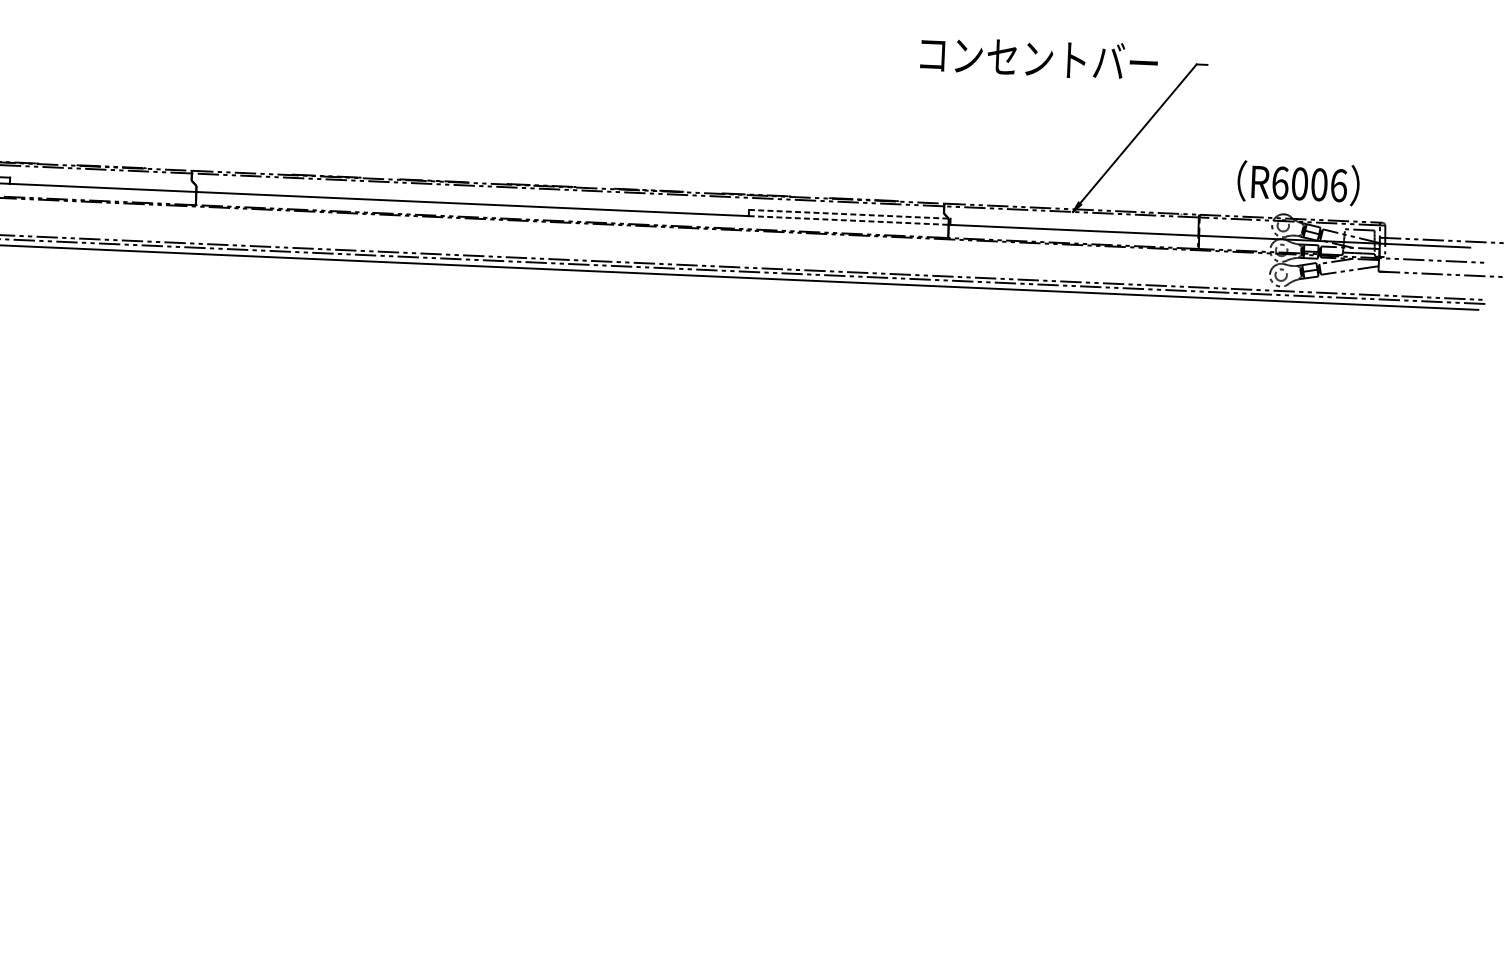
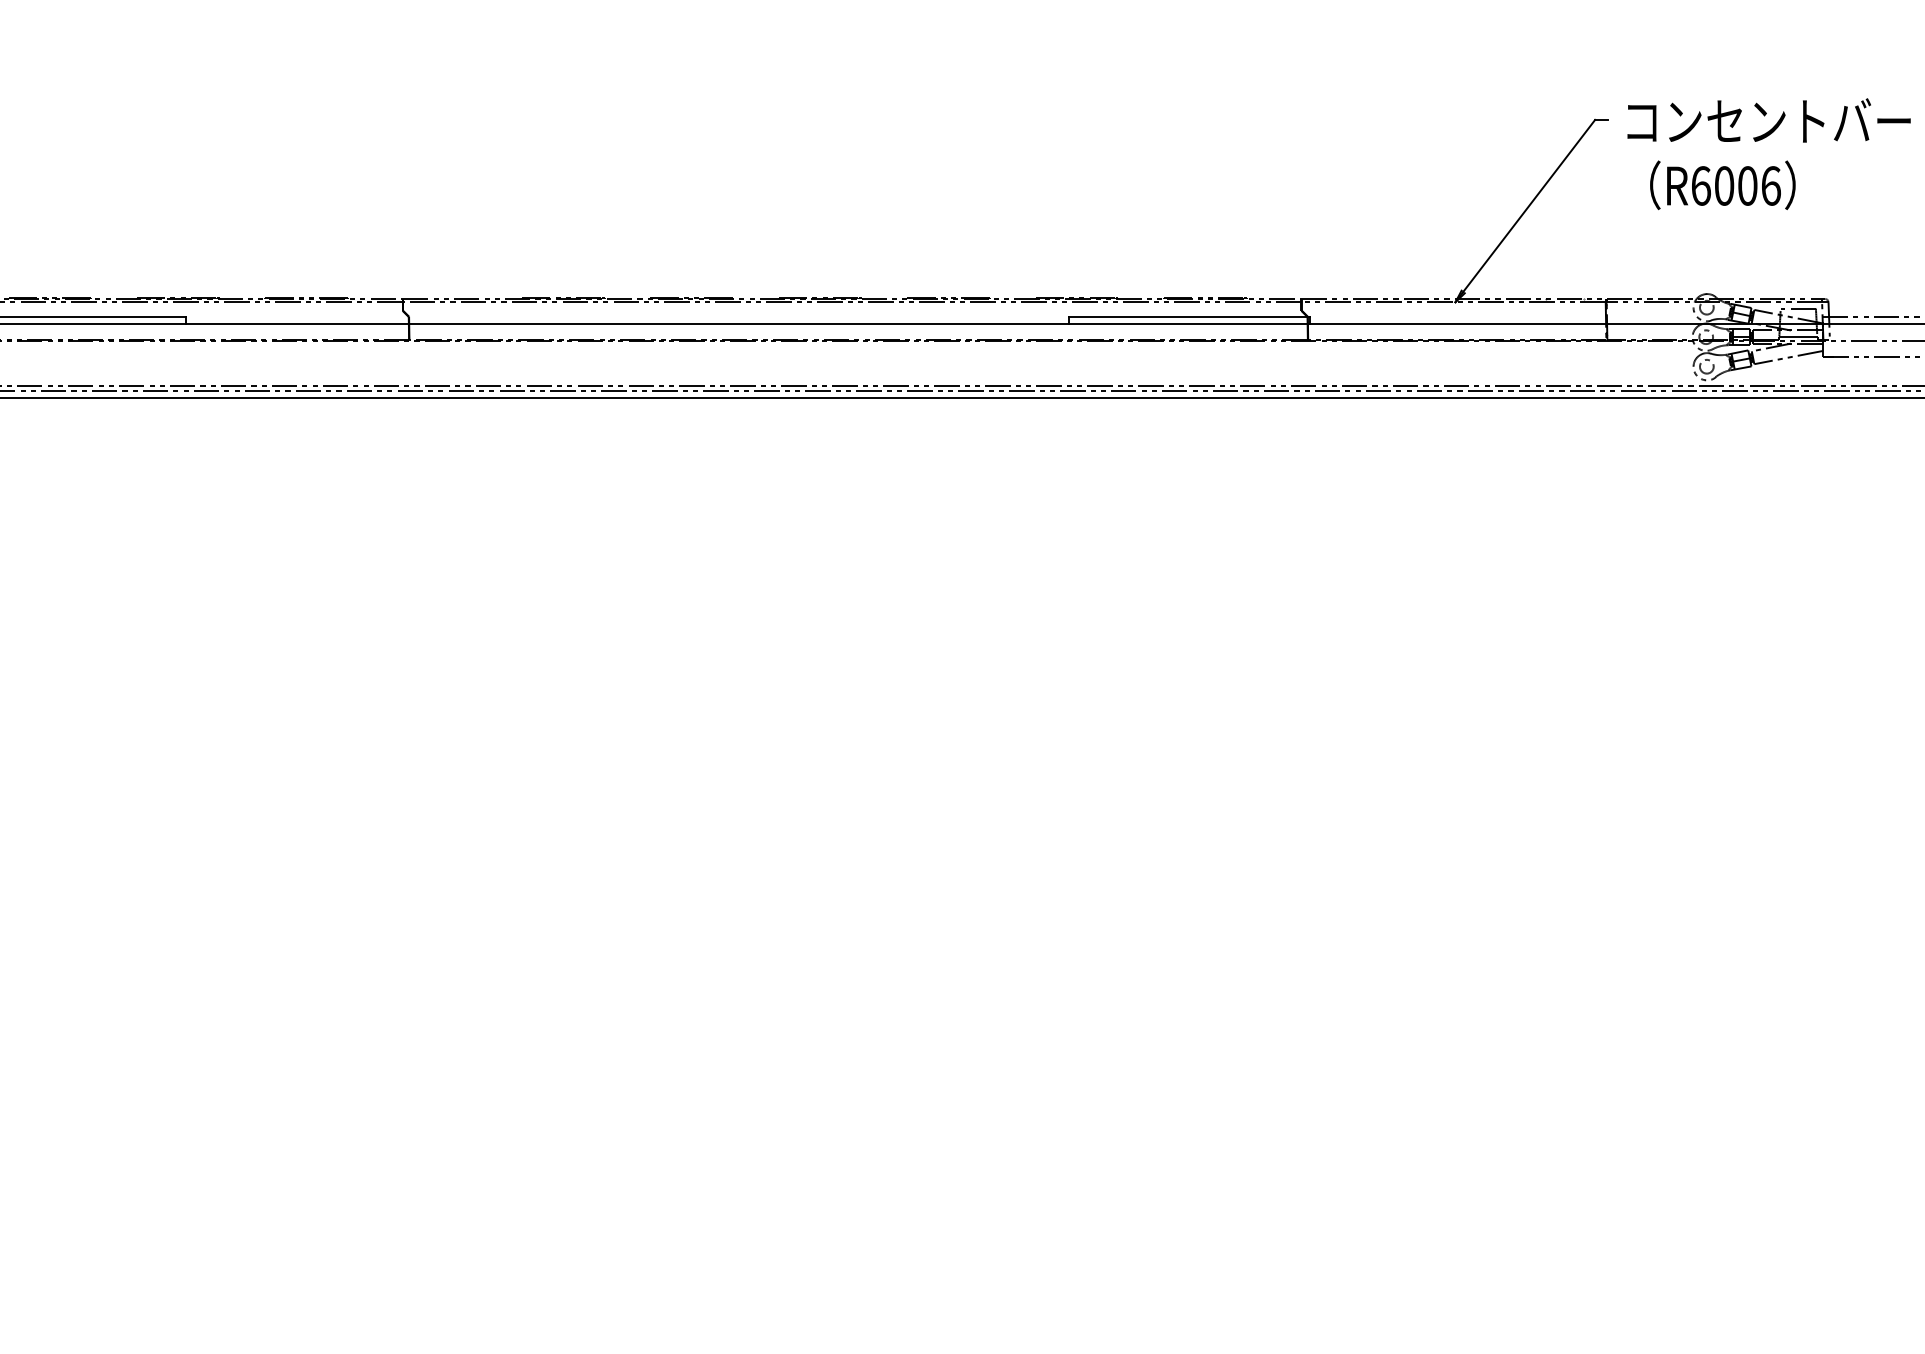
text: (1038, 58) -> (1768, 120), moved
text: (1298, 183) -> (1722, 185), moved
line: (849, 214) -> (1189, 316), dashed -> solid
line: (849, 220) -> (1189, 324), dashed -> solid

